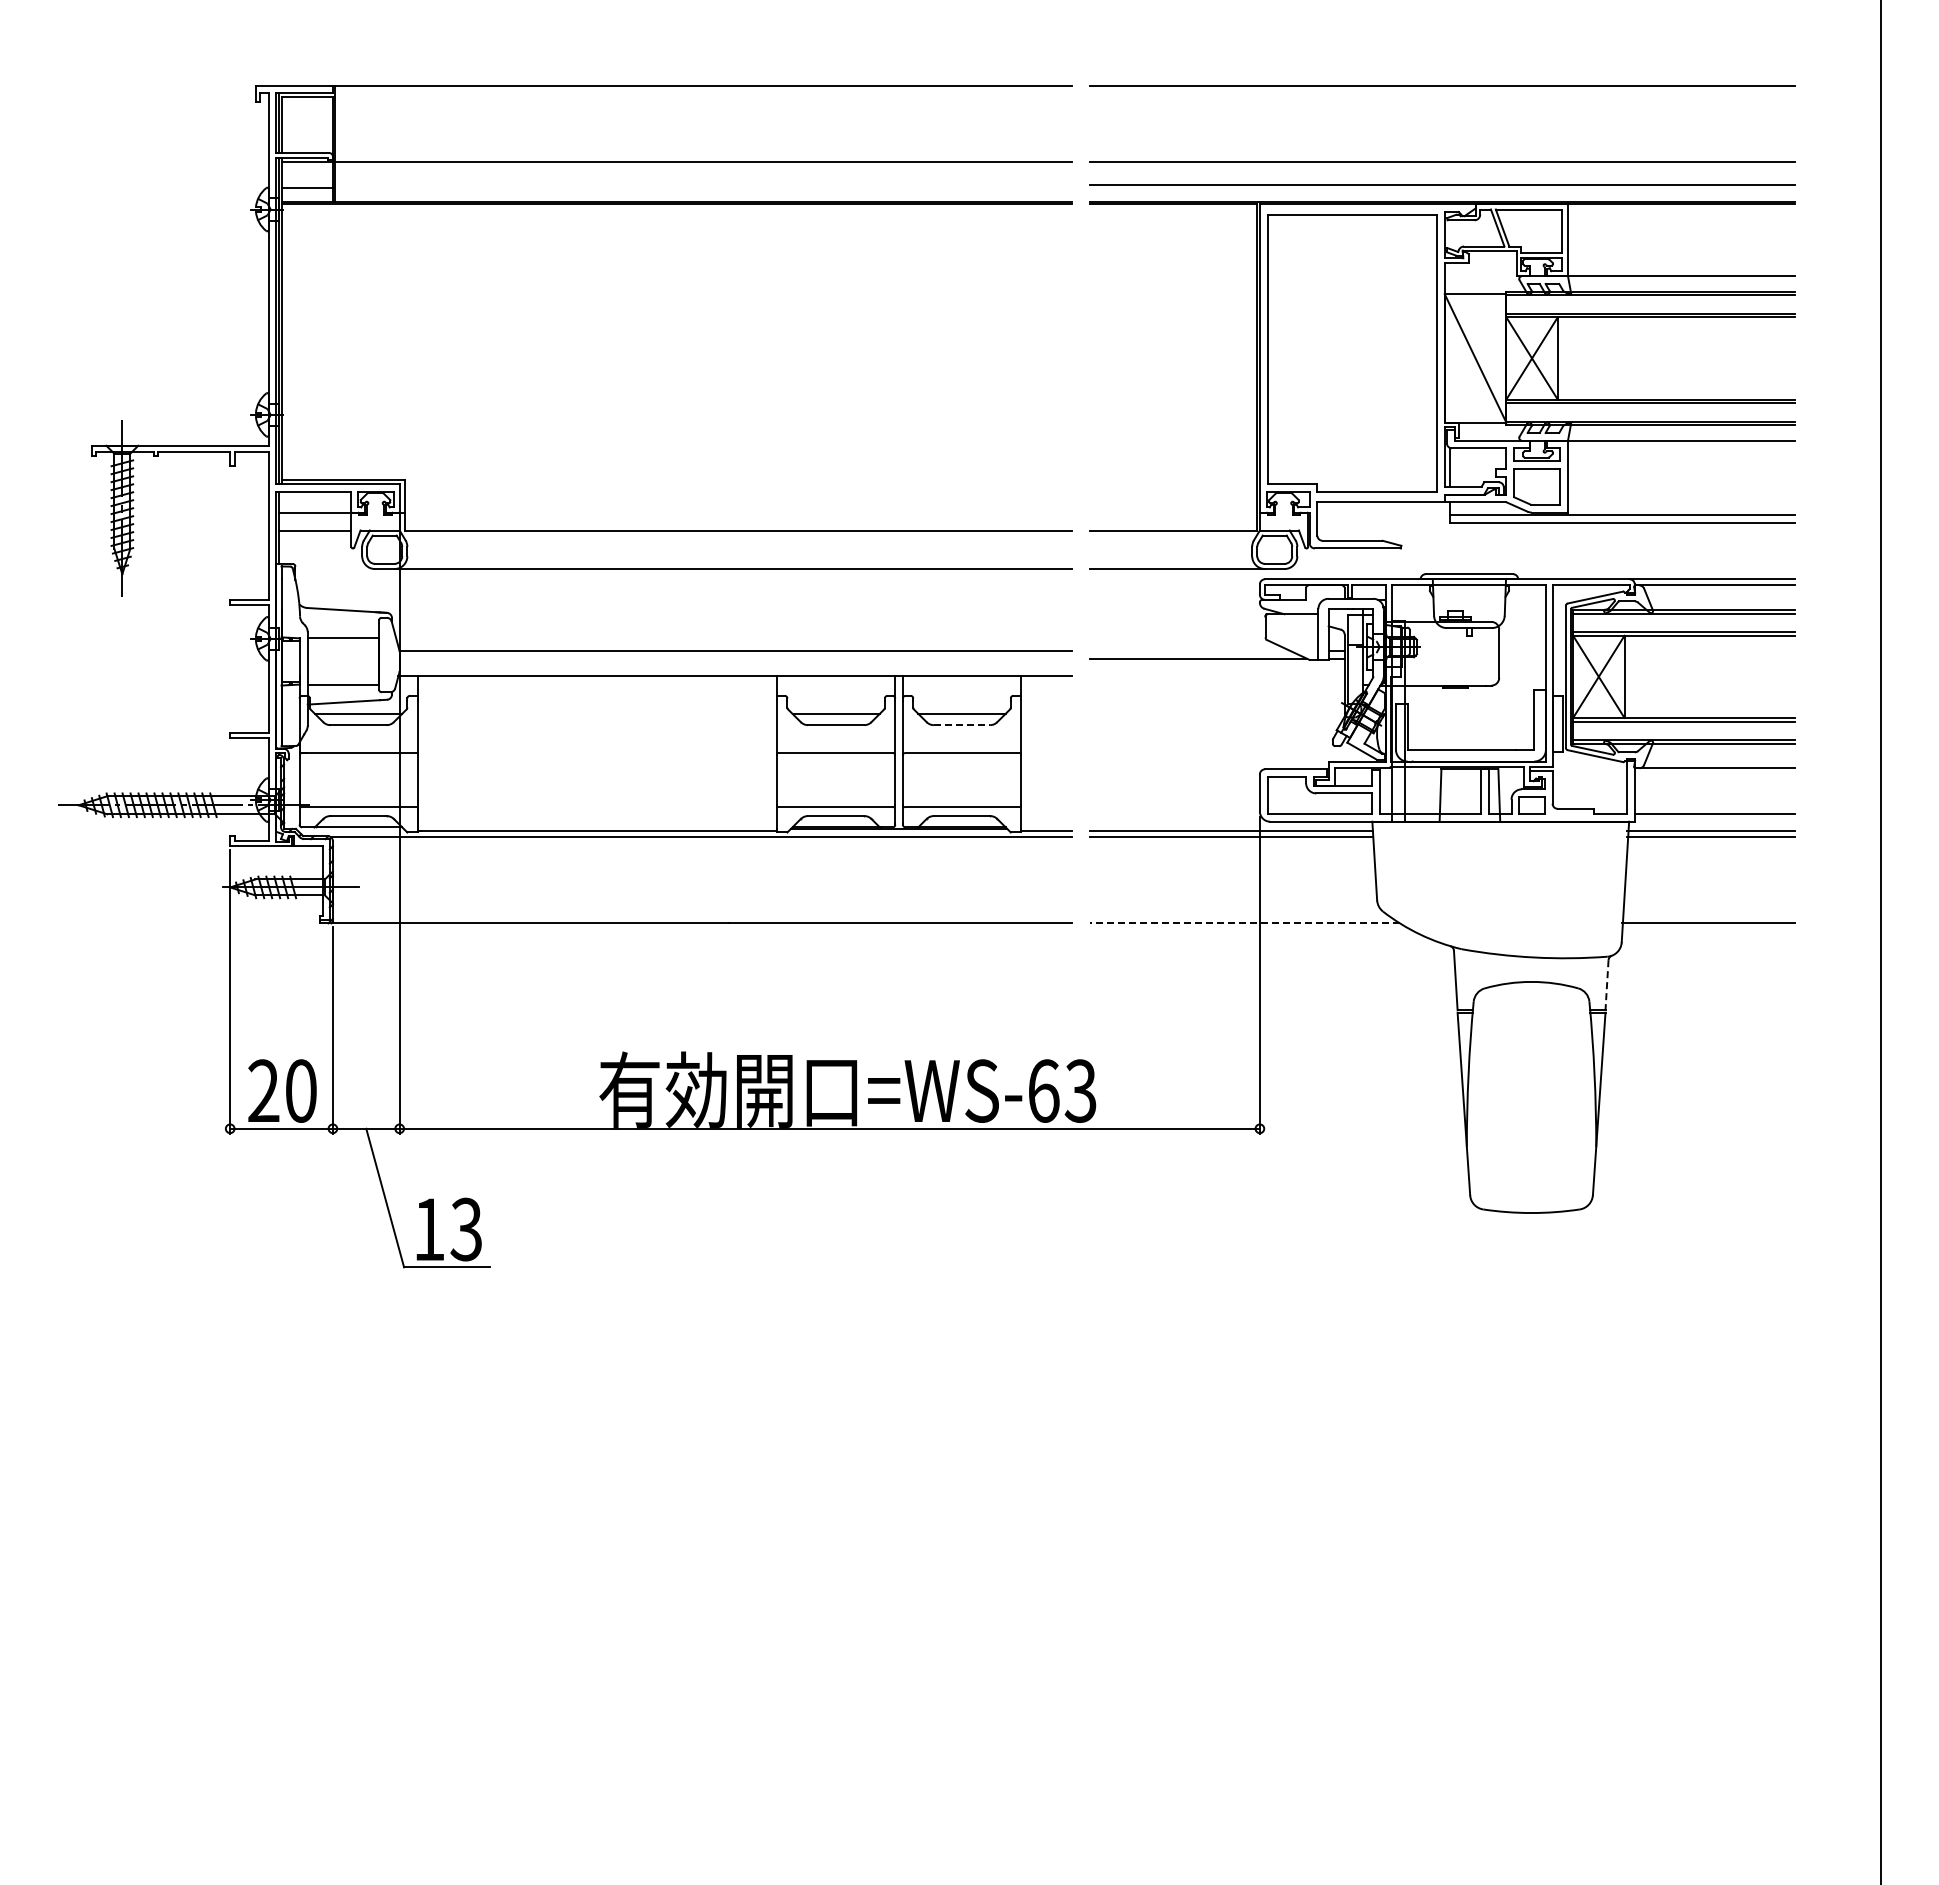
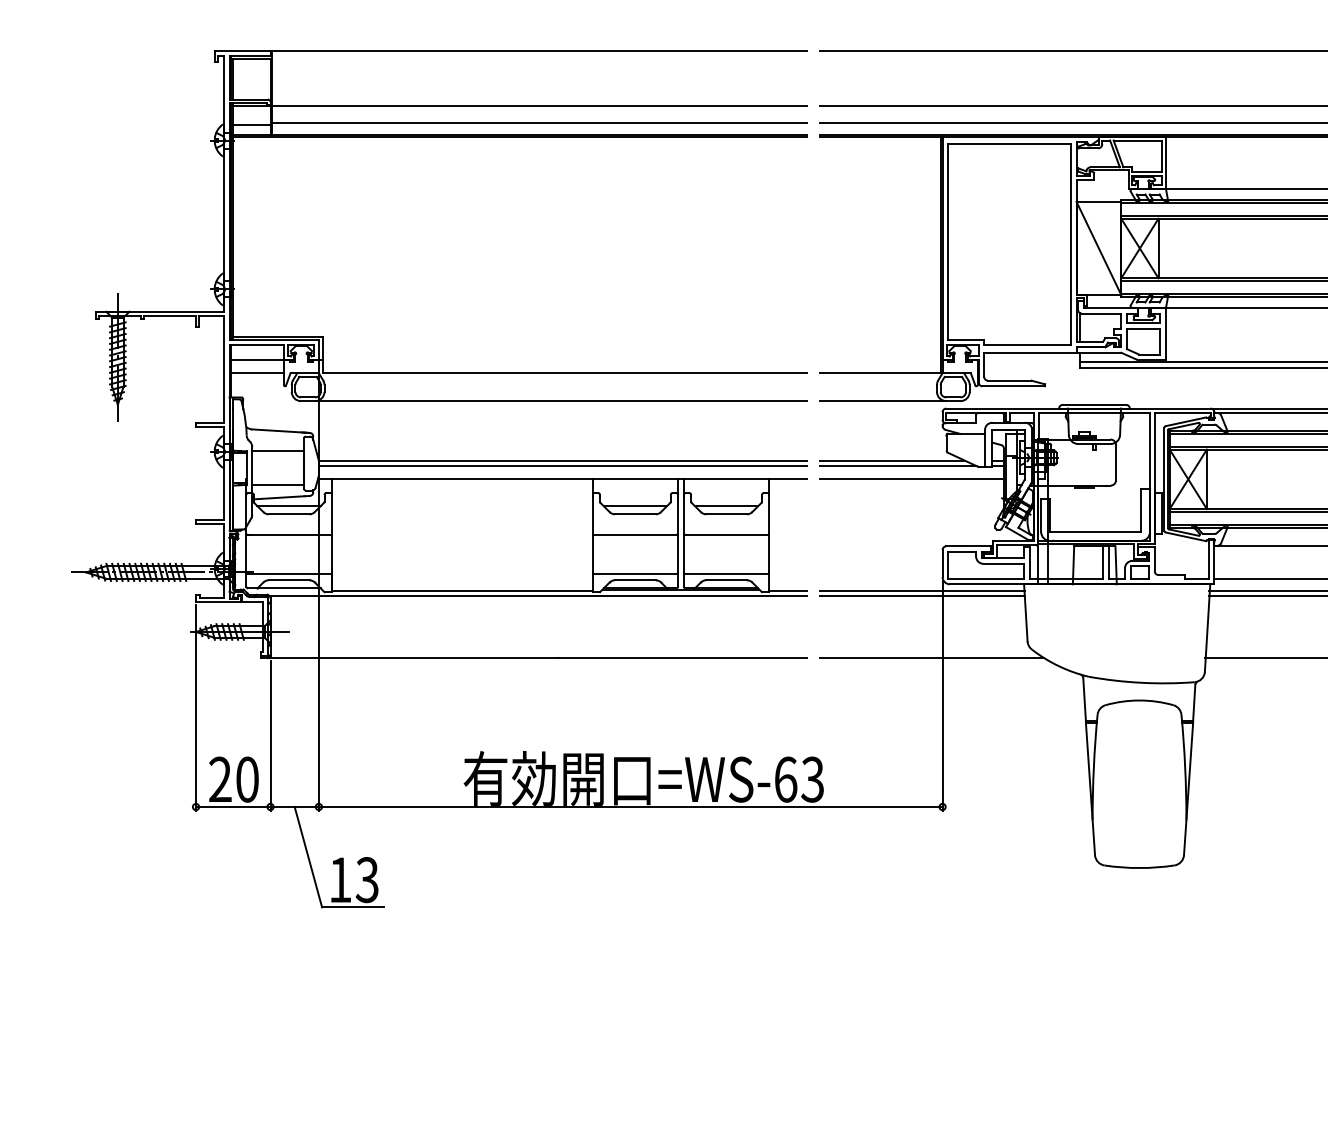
line: (703, 184) -> (539, 122), added
line: (1190, 651) -> (892, 460), added
line: (735, 658) -> (562, 466), added
line: (1217, 676) -> (911, 479), added
line: (962, 725) -> (726, 514), dashed -> solid
line: (1245, 923) -> (932, 658), dashed -> solid
line: (1606, 985) -> (1193, 703), dashed -> solid

